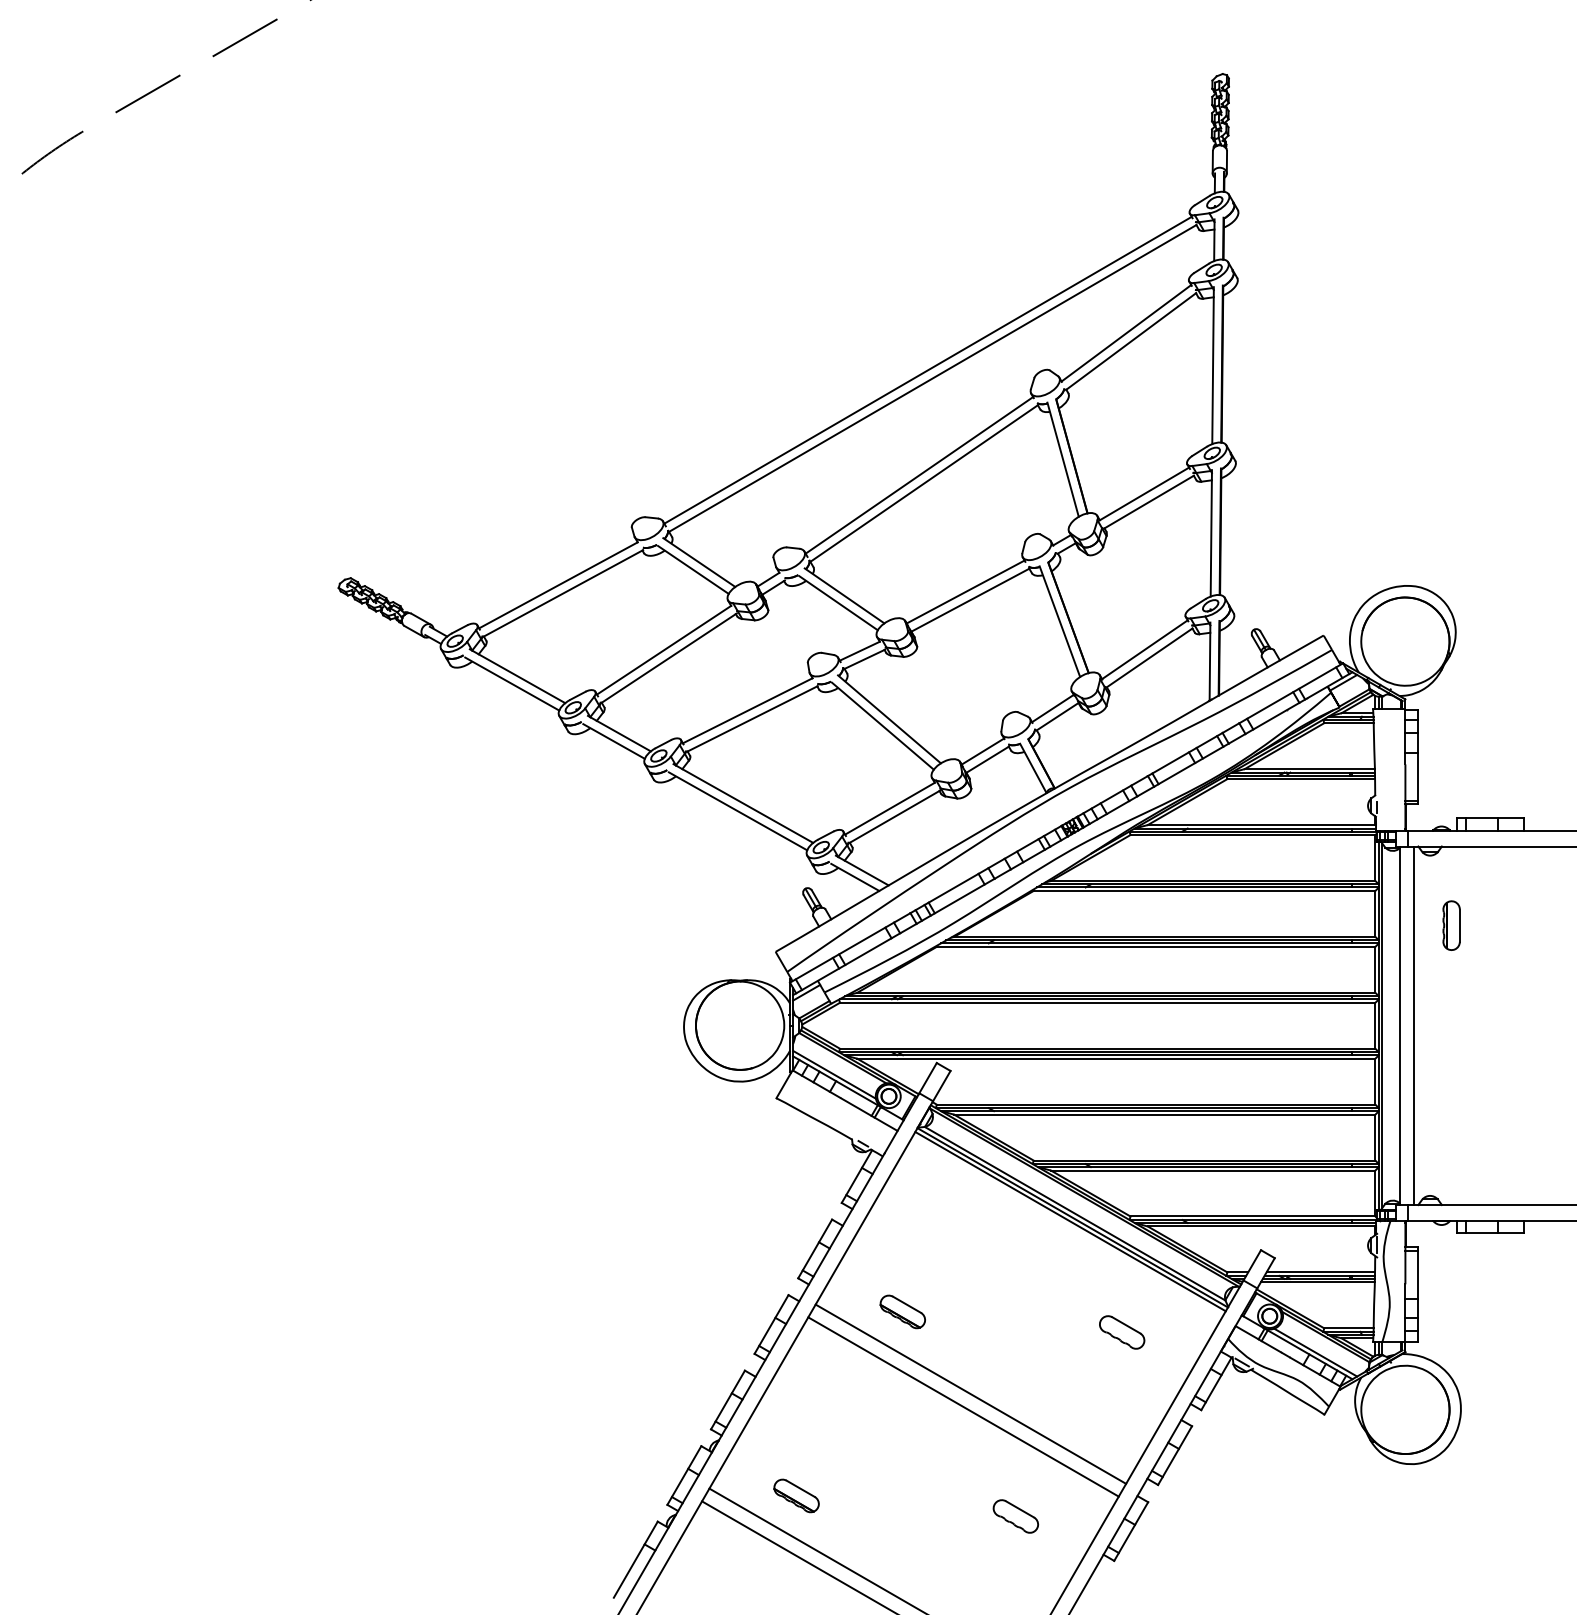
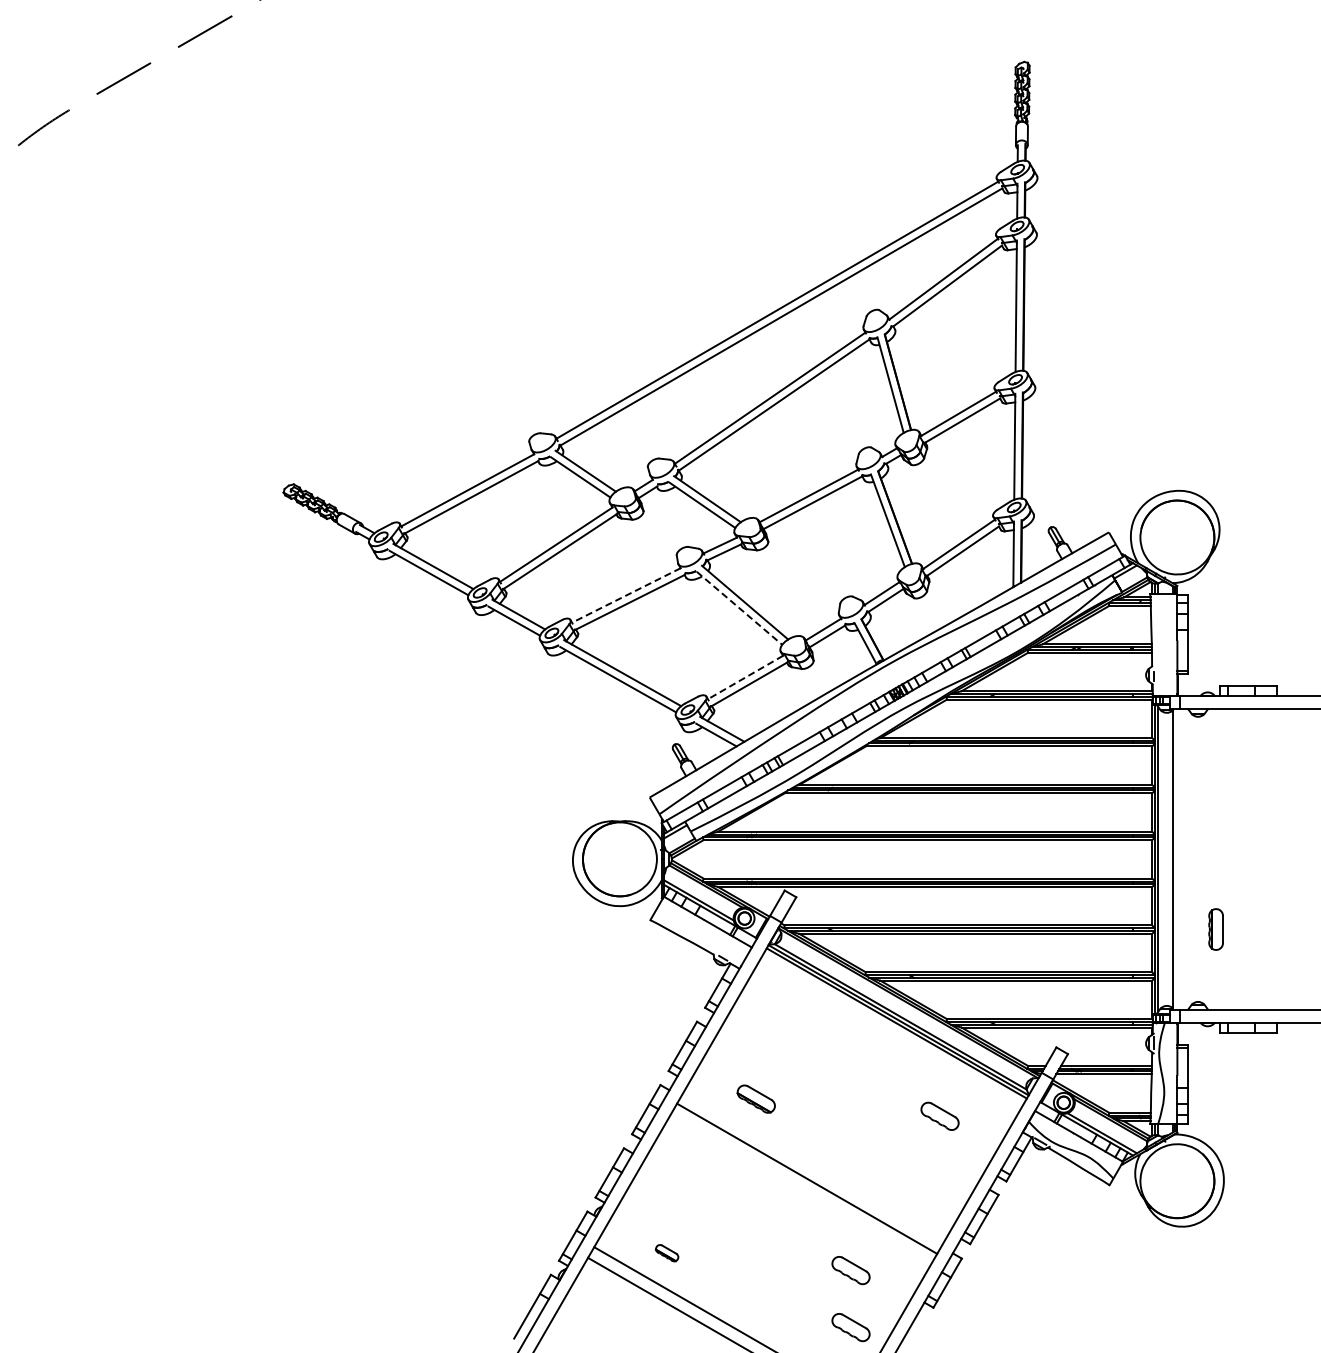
line: (747, 710) -> (626, 595), solid -> dashed
line: (882, 726) -> (739, 608), solid -> dashed
line: (889, 808) -> (745, 677), solid -> dashed
part: (1450, 925) -> (1215, 929), moved
line: (1413, 1025) -> (1184, 859), removed
line: (971, 1394) -> (813, 1168), removed
part: (795, 1494) -> (666, 1252), size x0.6
part: (1015, 1584) -> (850, 1327), added

